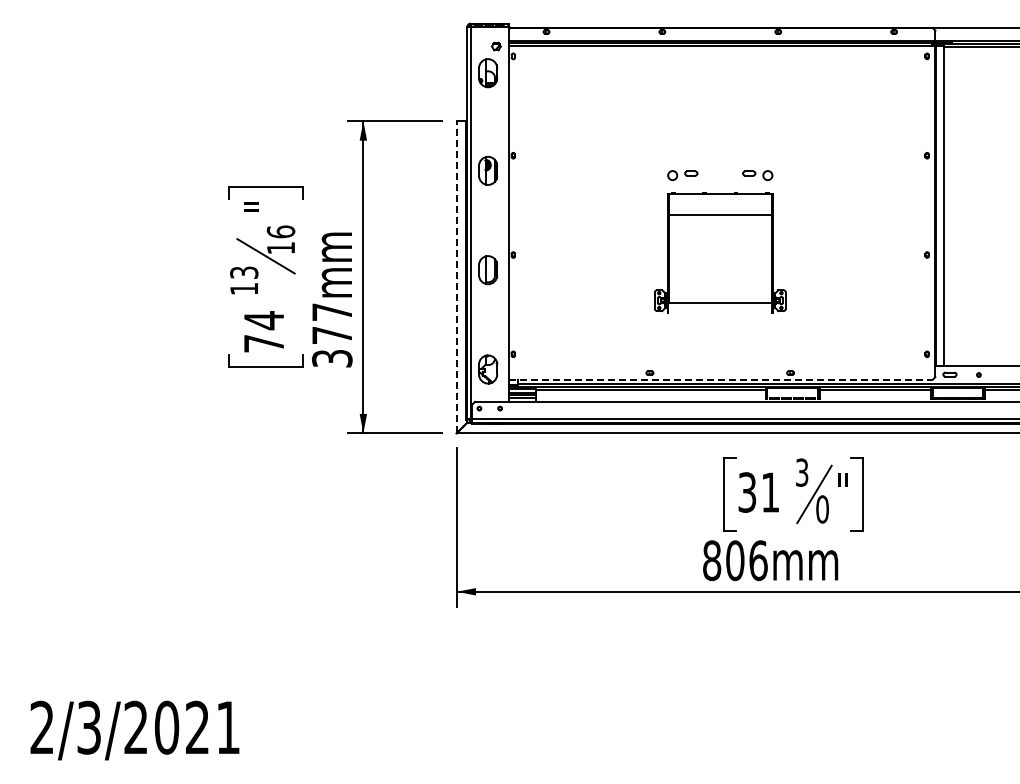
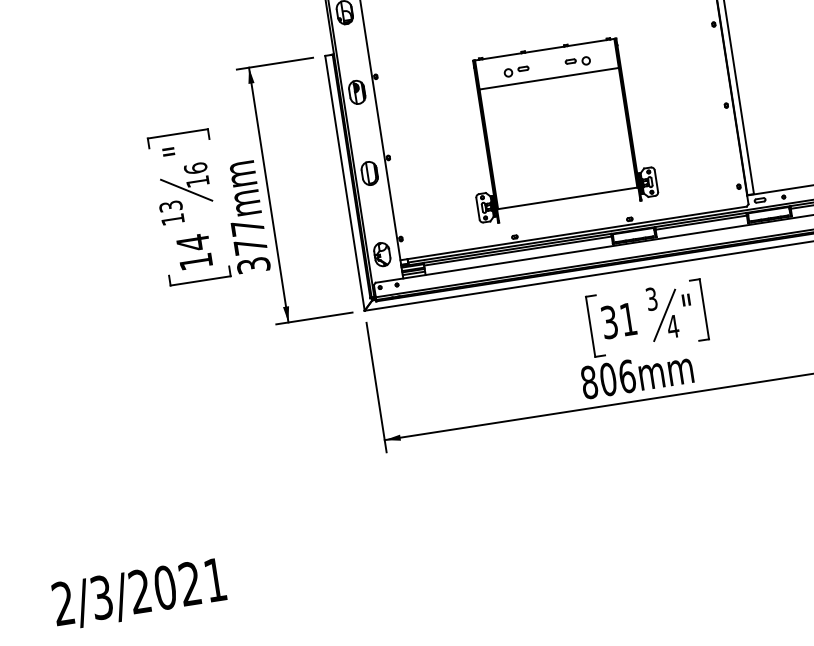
part: (720, 252) -> (557, 129), size x1.67
line: (456, 277) -> (344, 183), dashed -> solid
text: (263, 343) -> (195, 261), 74 -> 14
line: (721, 379) -> (574, 233), dashed -> solid
text: (822, 509) -> (673, 326), 0 -> 4

